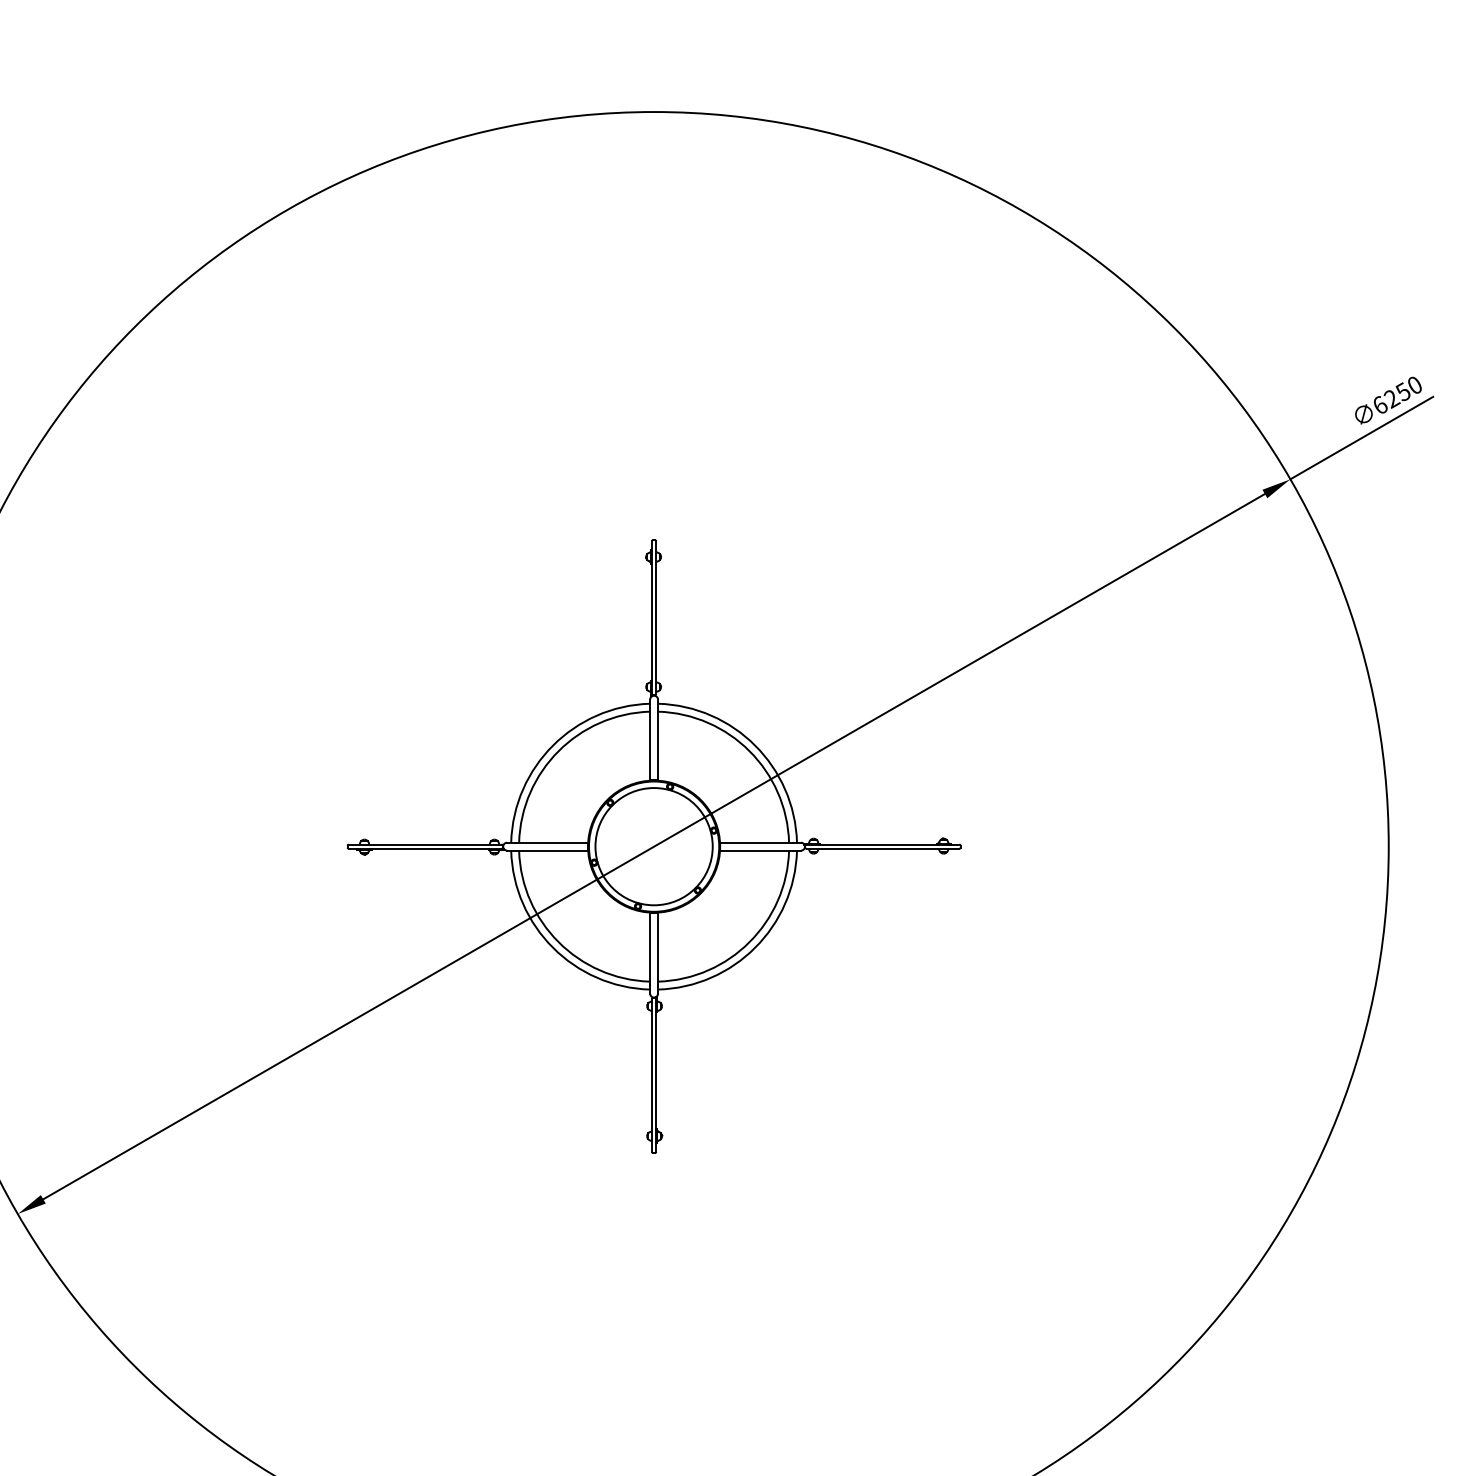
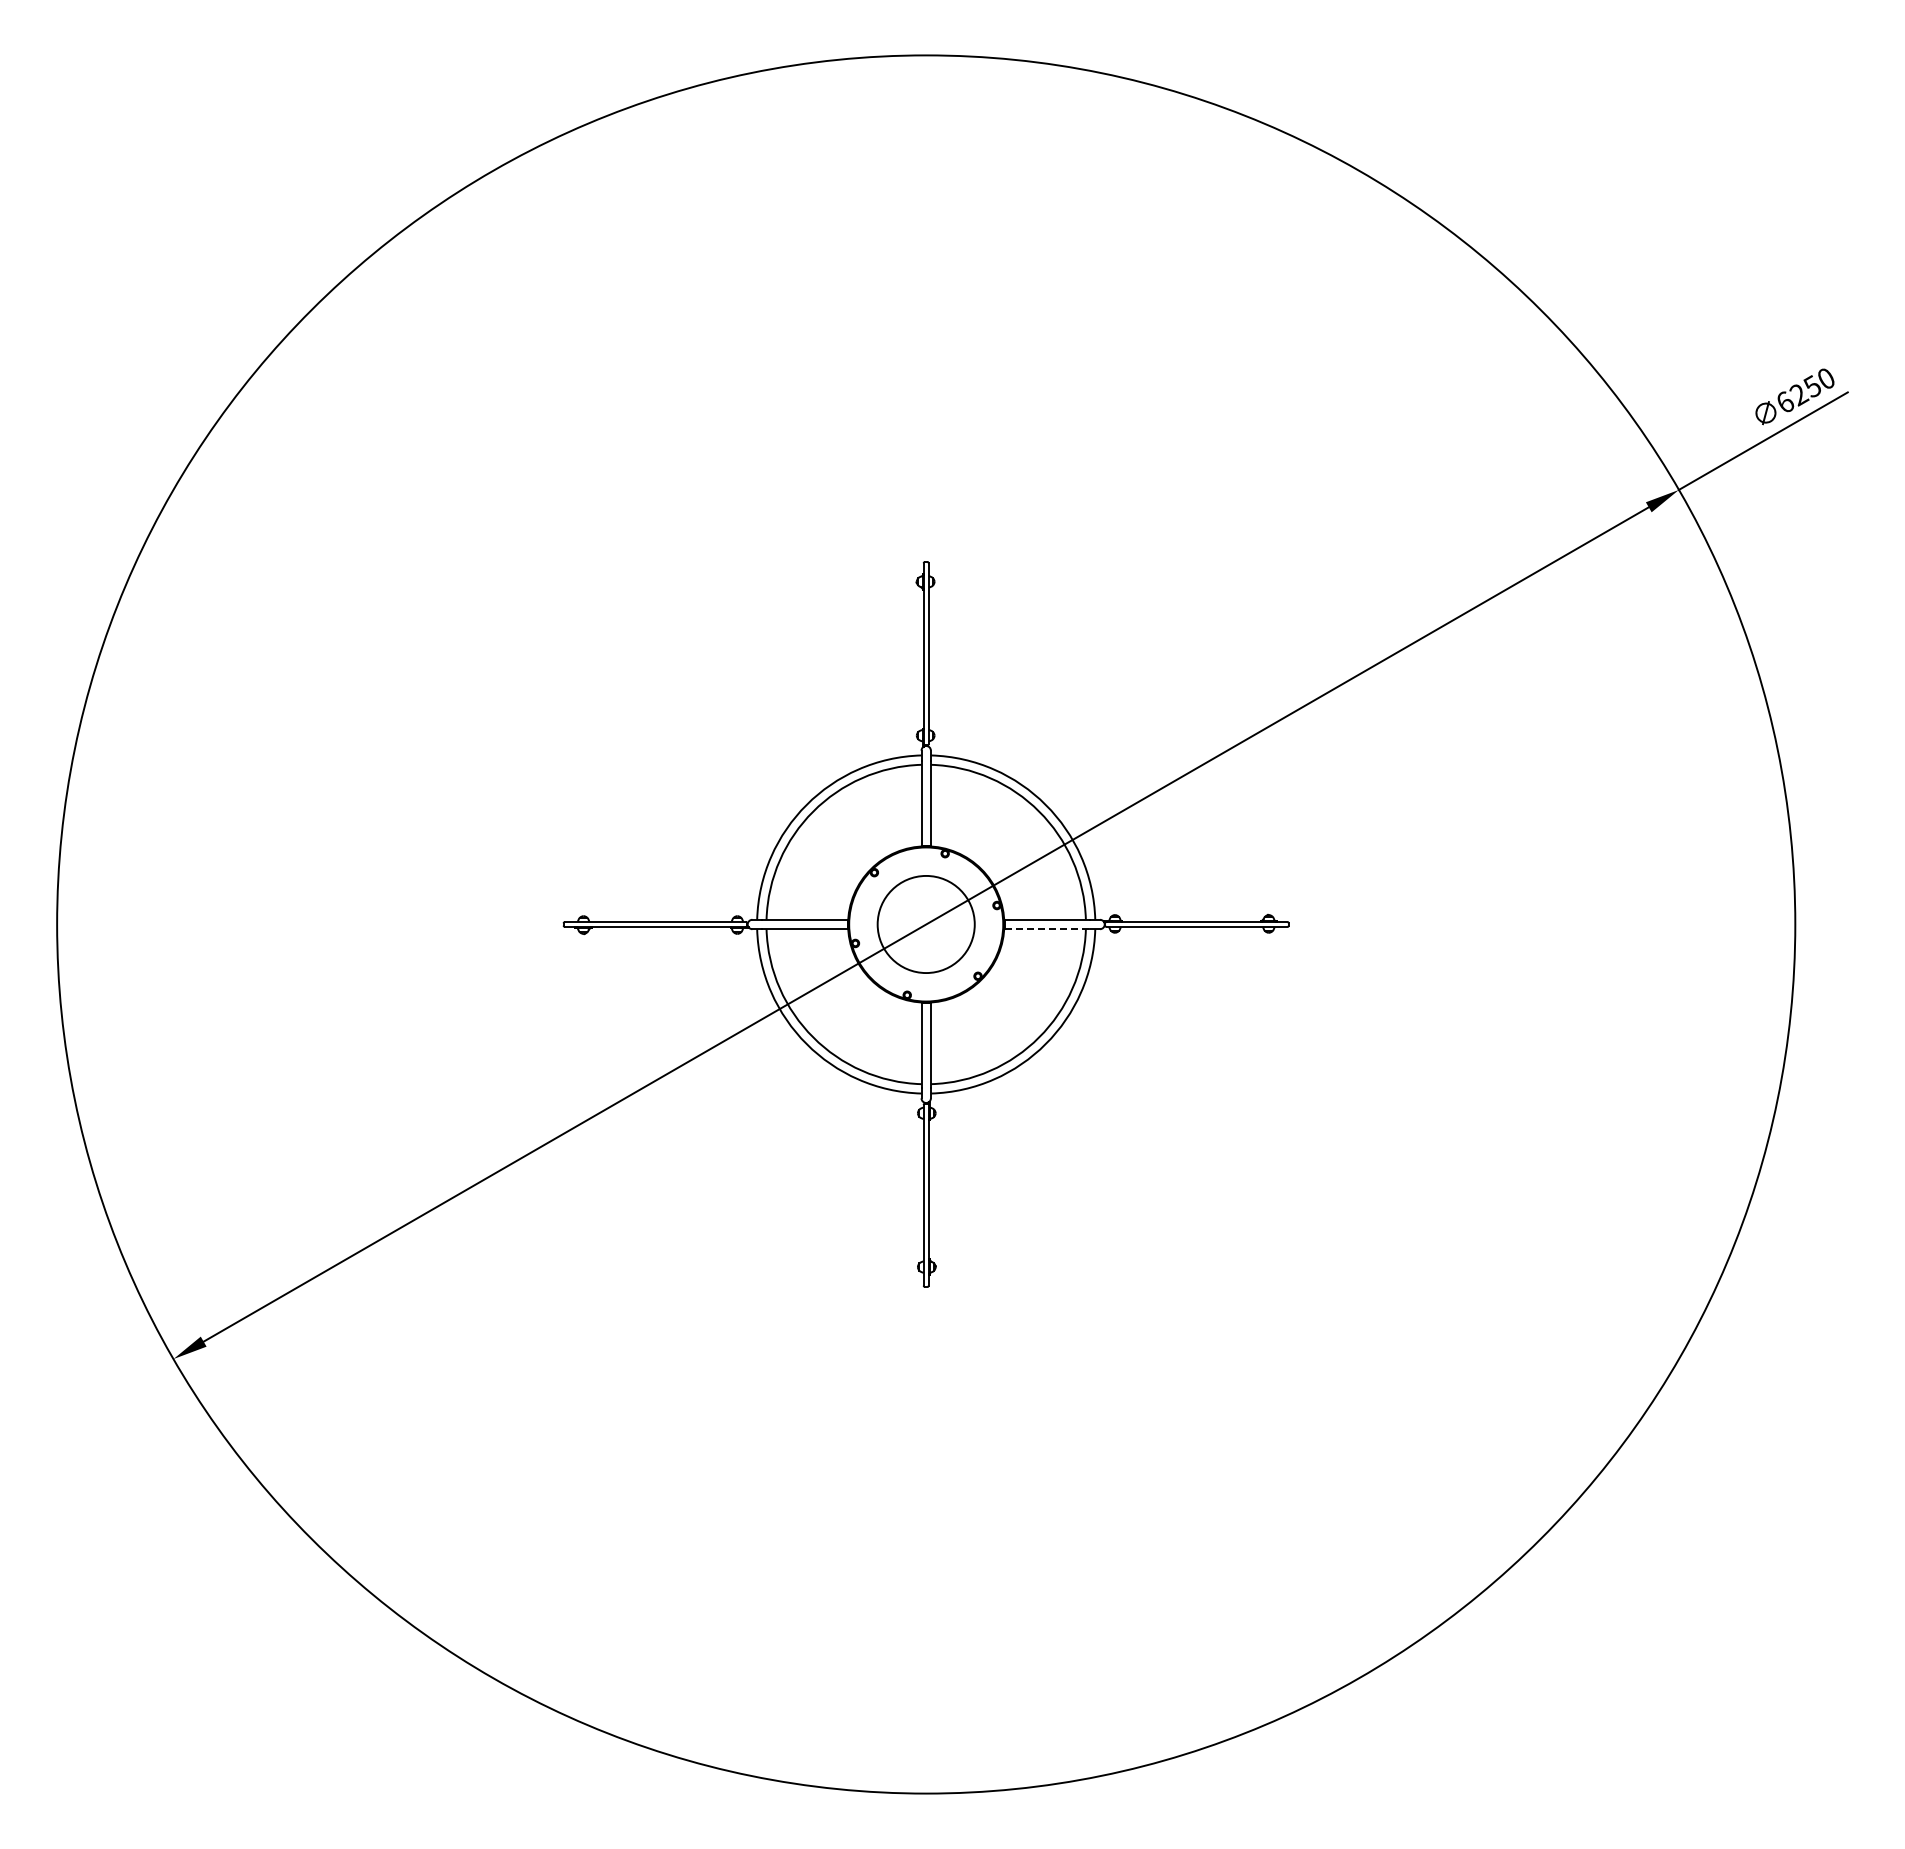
circle: (653, 846) -> (925, 924), size x0.7
line: (756, 850) -> (1047, 929), solid -> dashed

